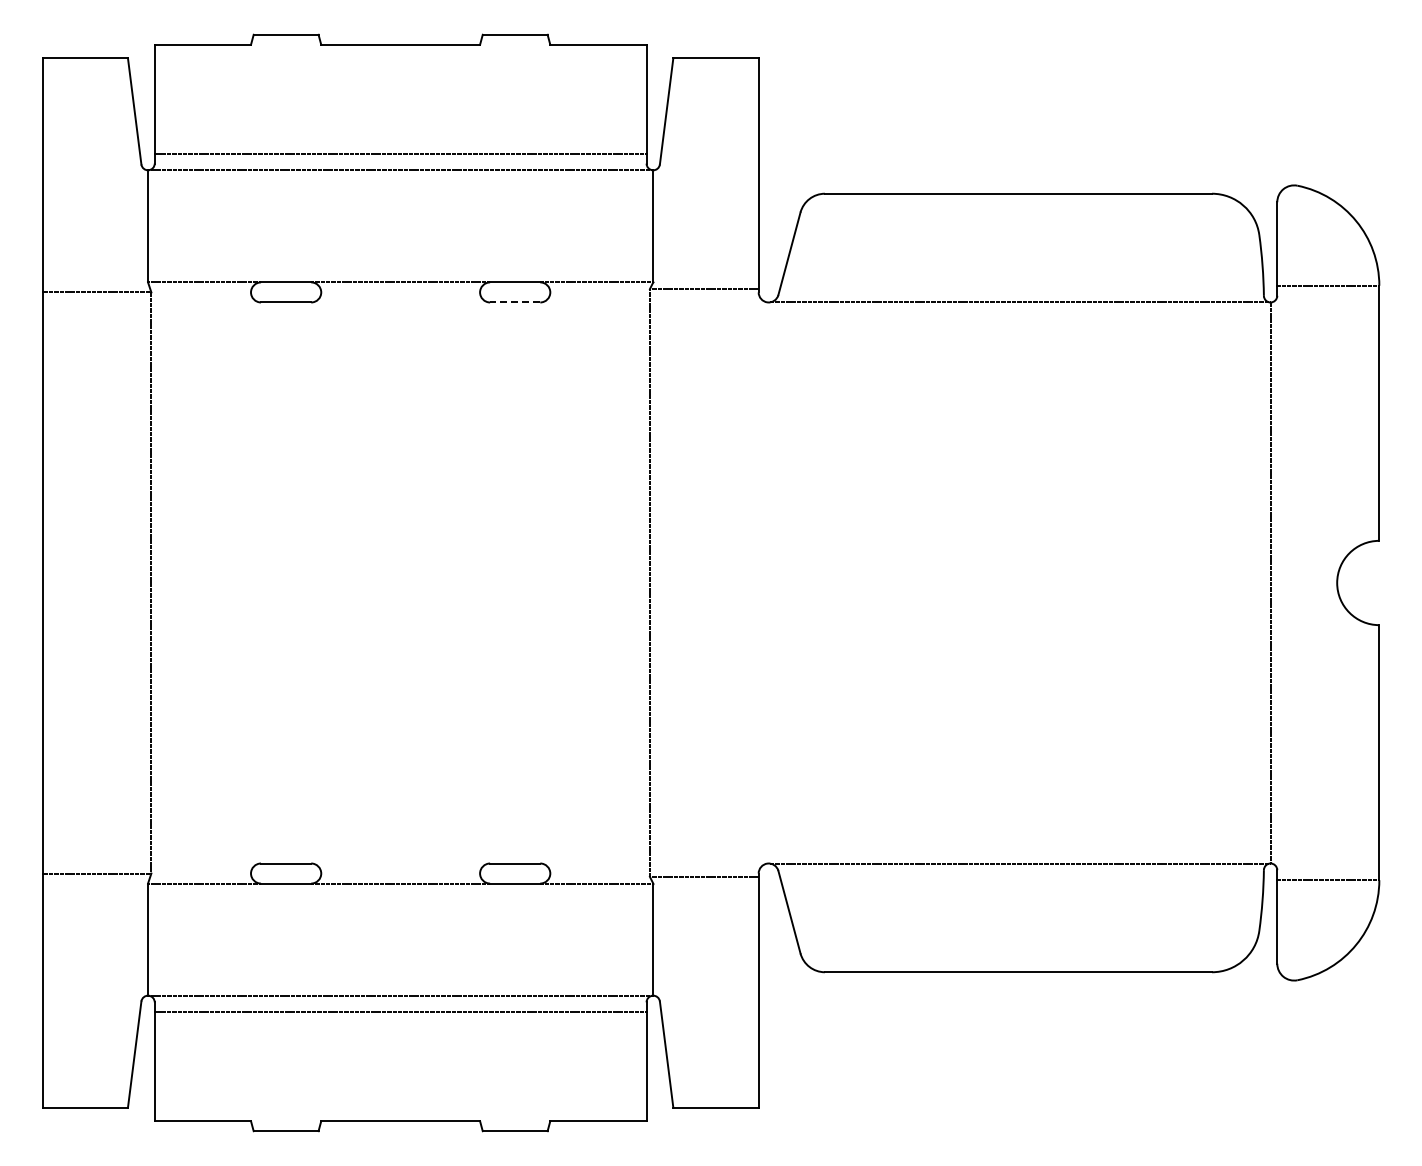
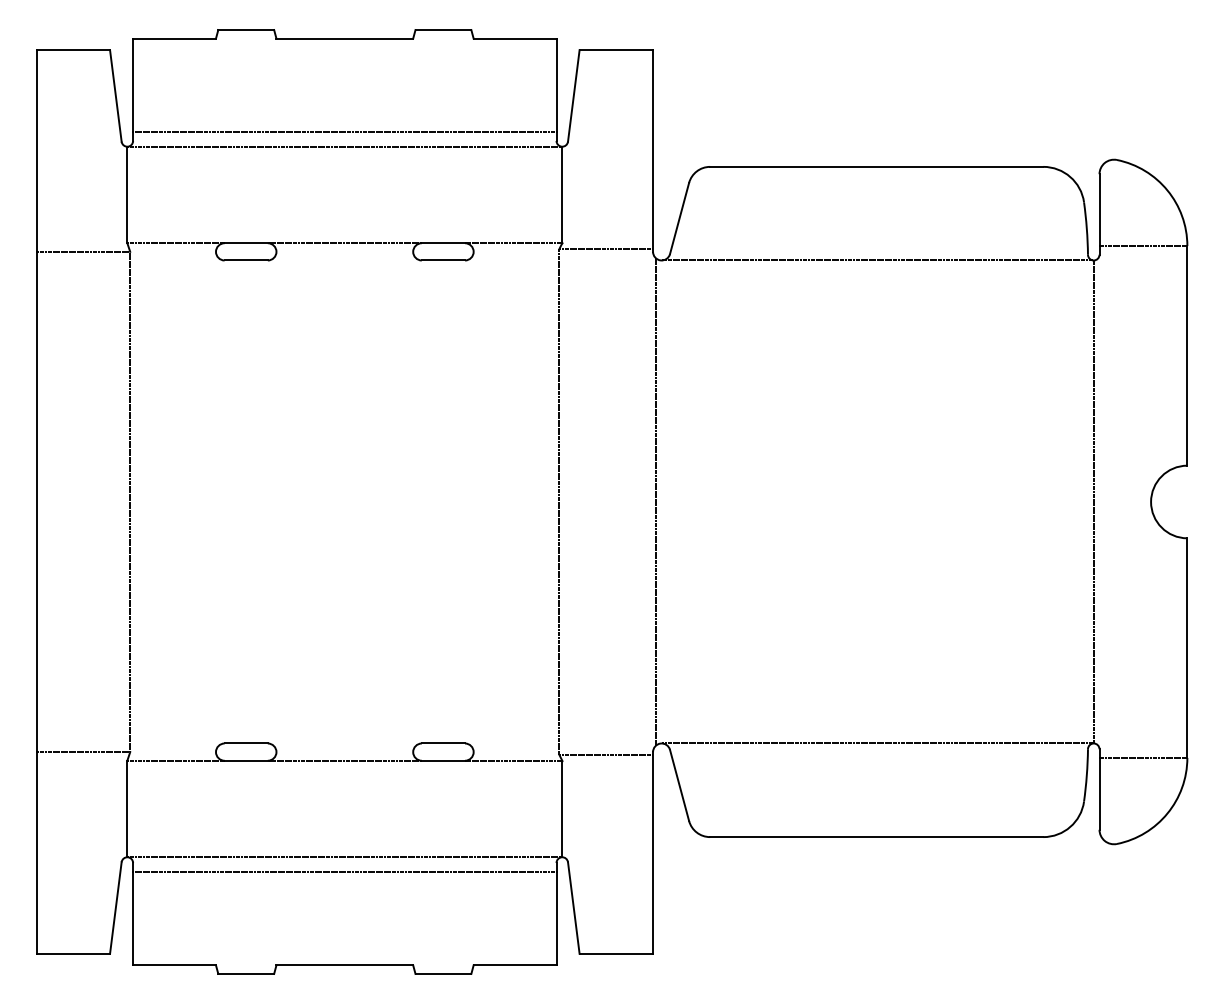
line: (514, 302) -> (442, 260), dashed -> solid
line: (762, 582) -> (656, 501), added

